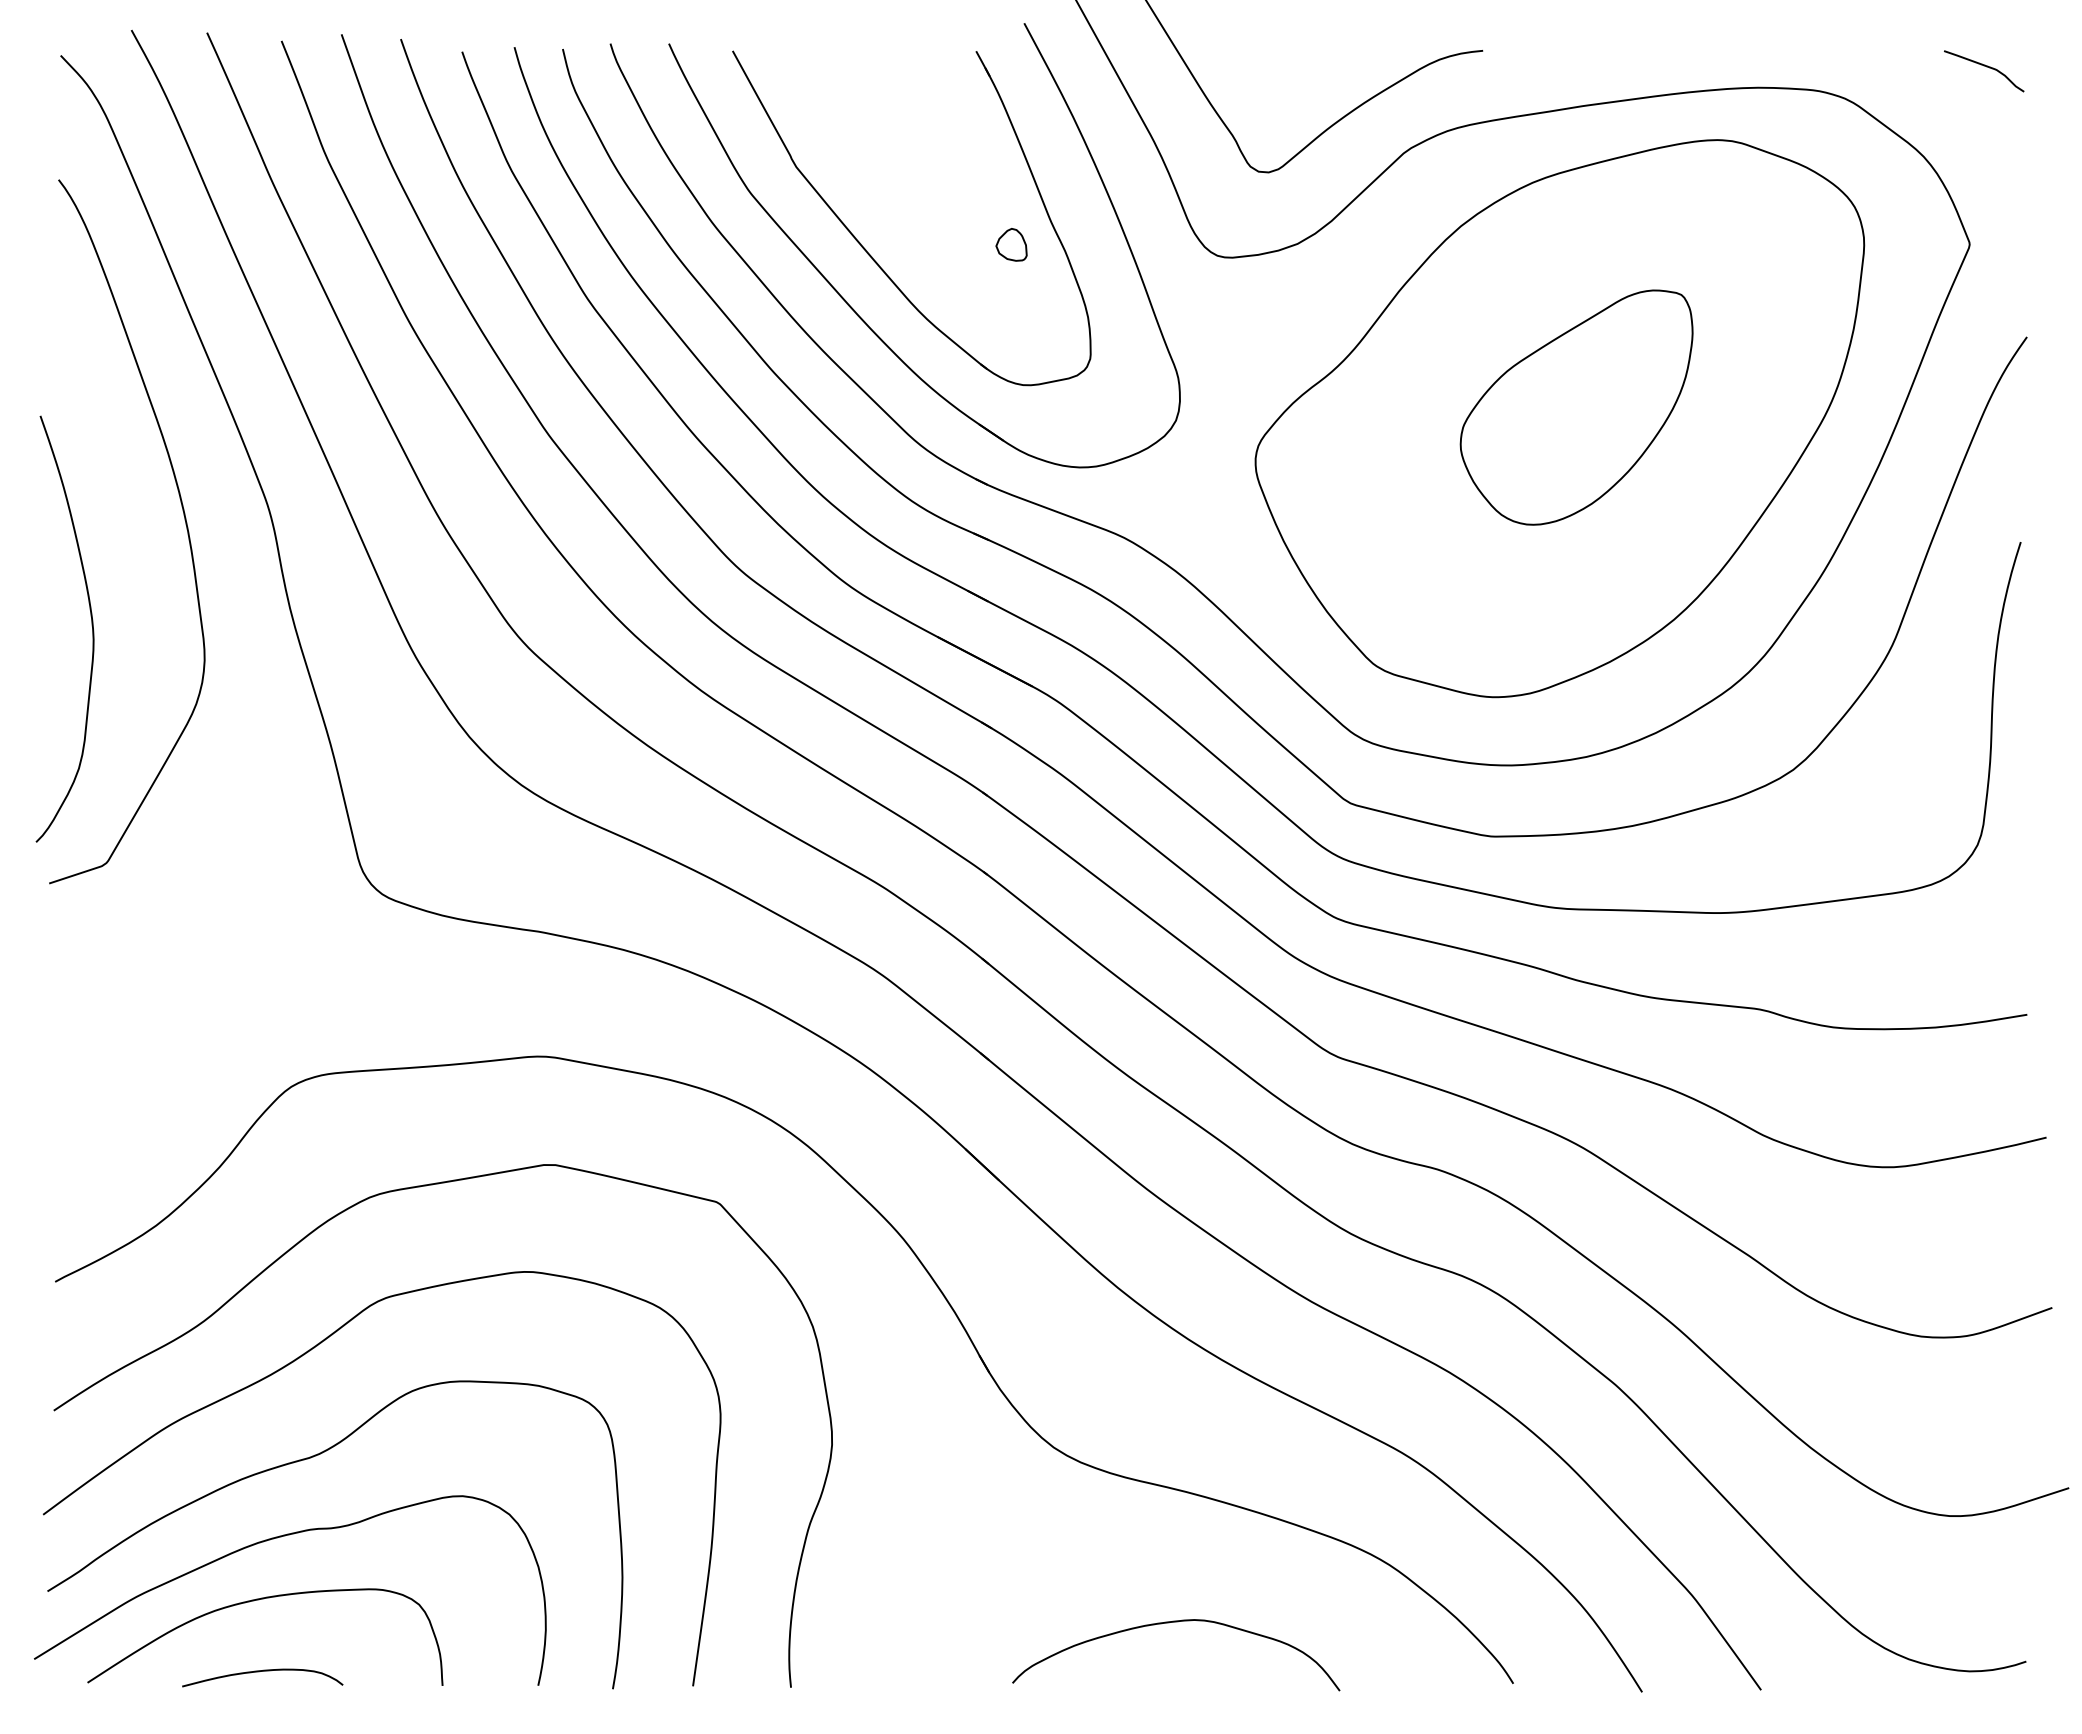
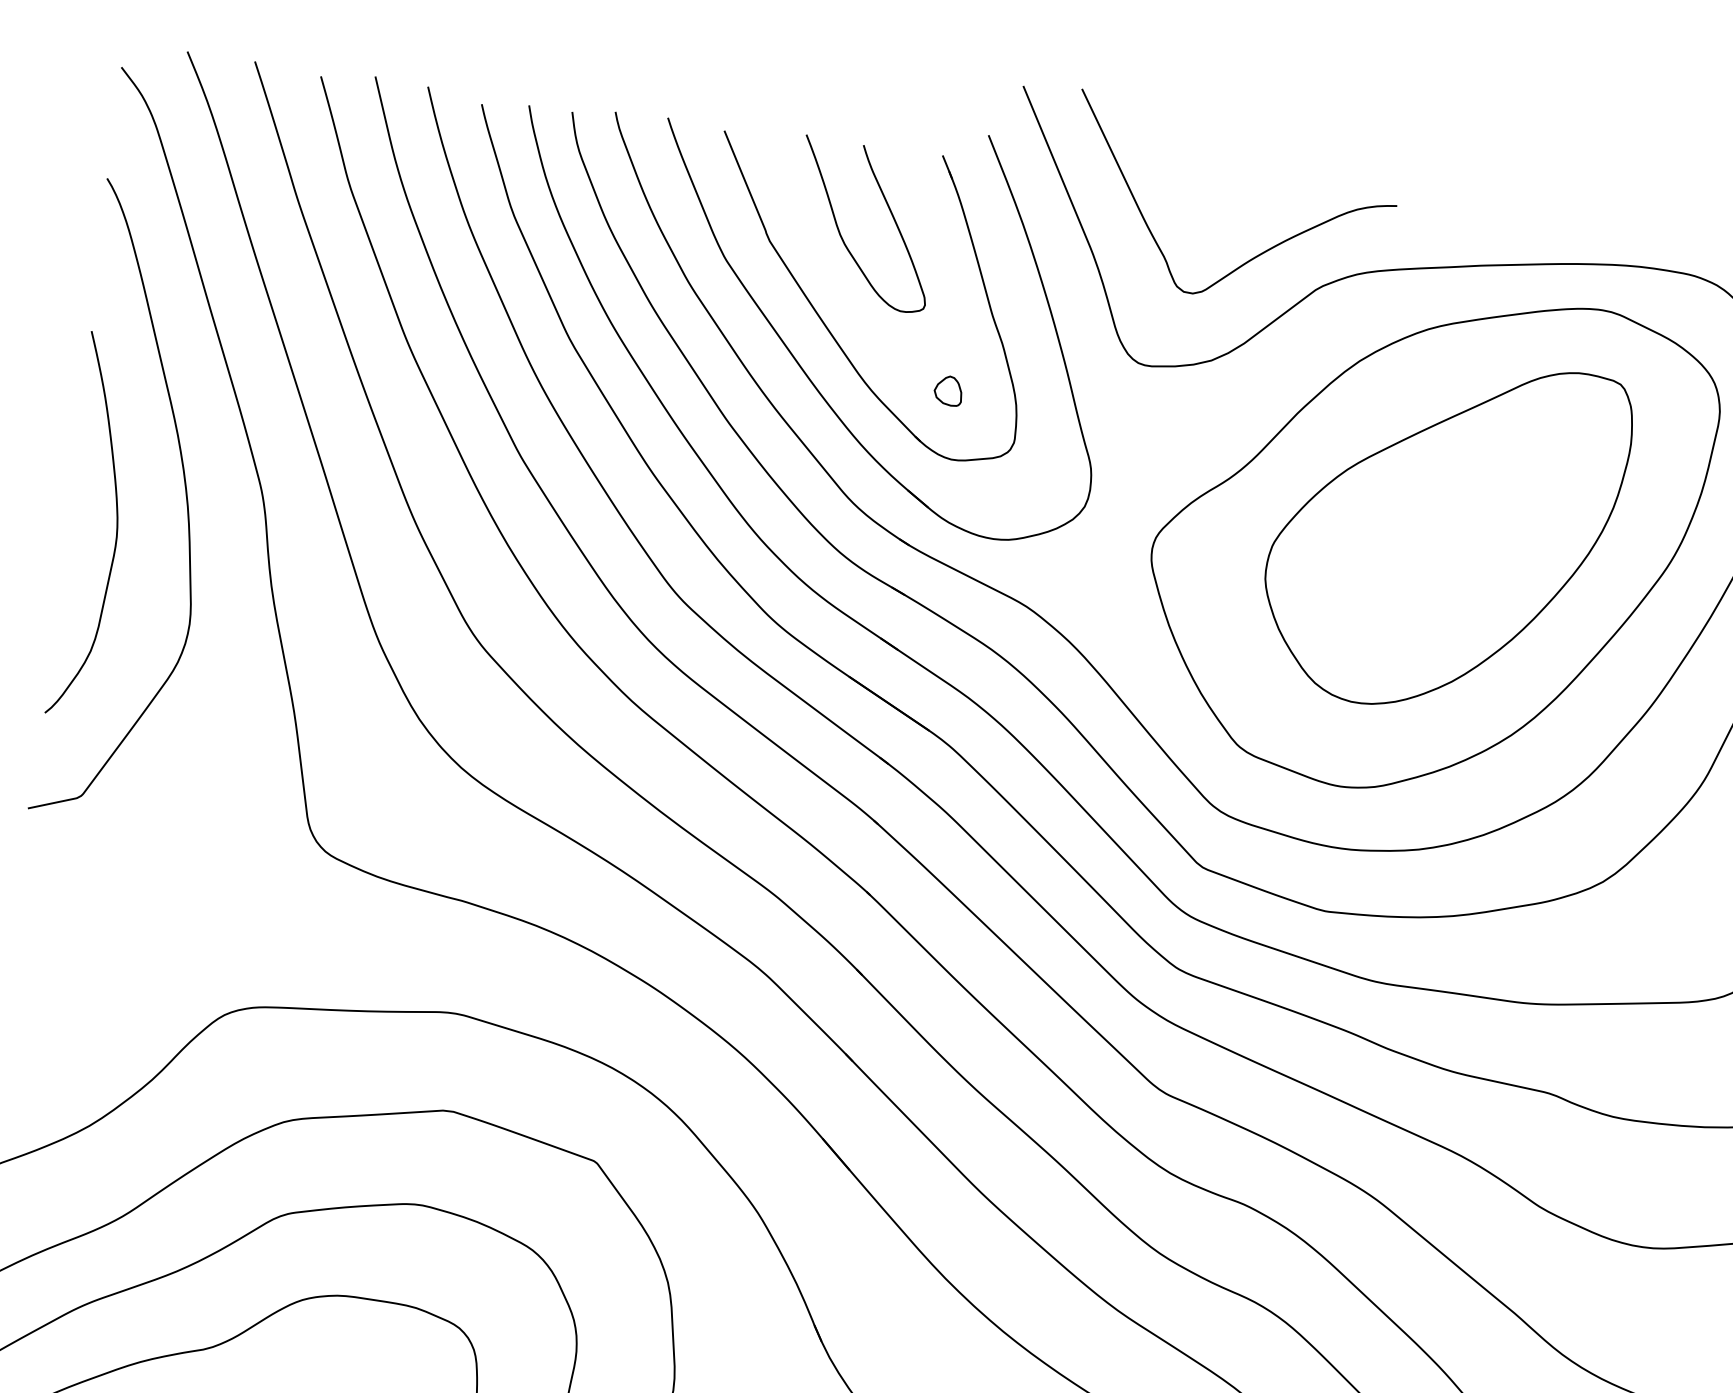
curve: (876, 154) -> (842, 238), added
part: (1011, 244) -> (948, 390), moved
part: (1576, 407) -> (1445, 535), size x1.67
curve: (91, 625) -> (116, 524), moved

